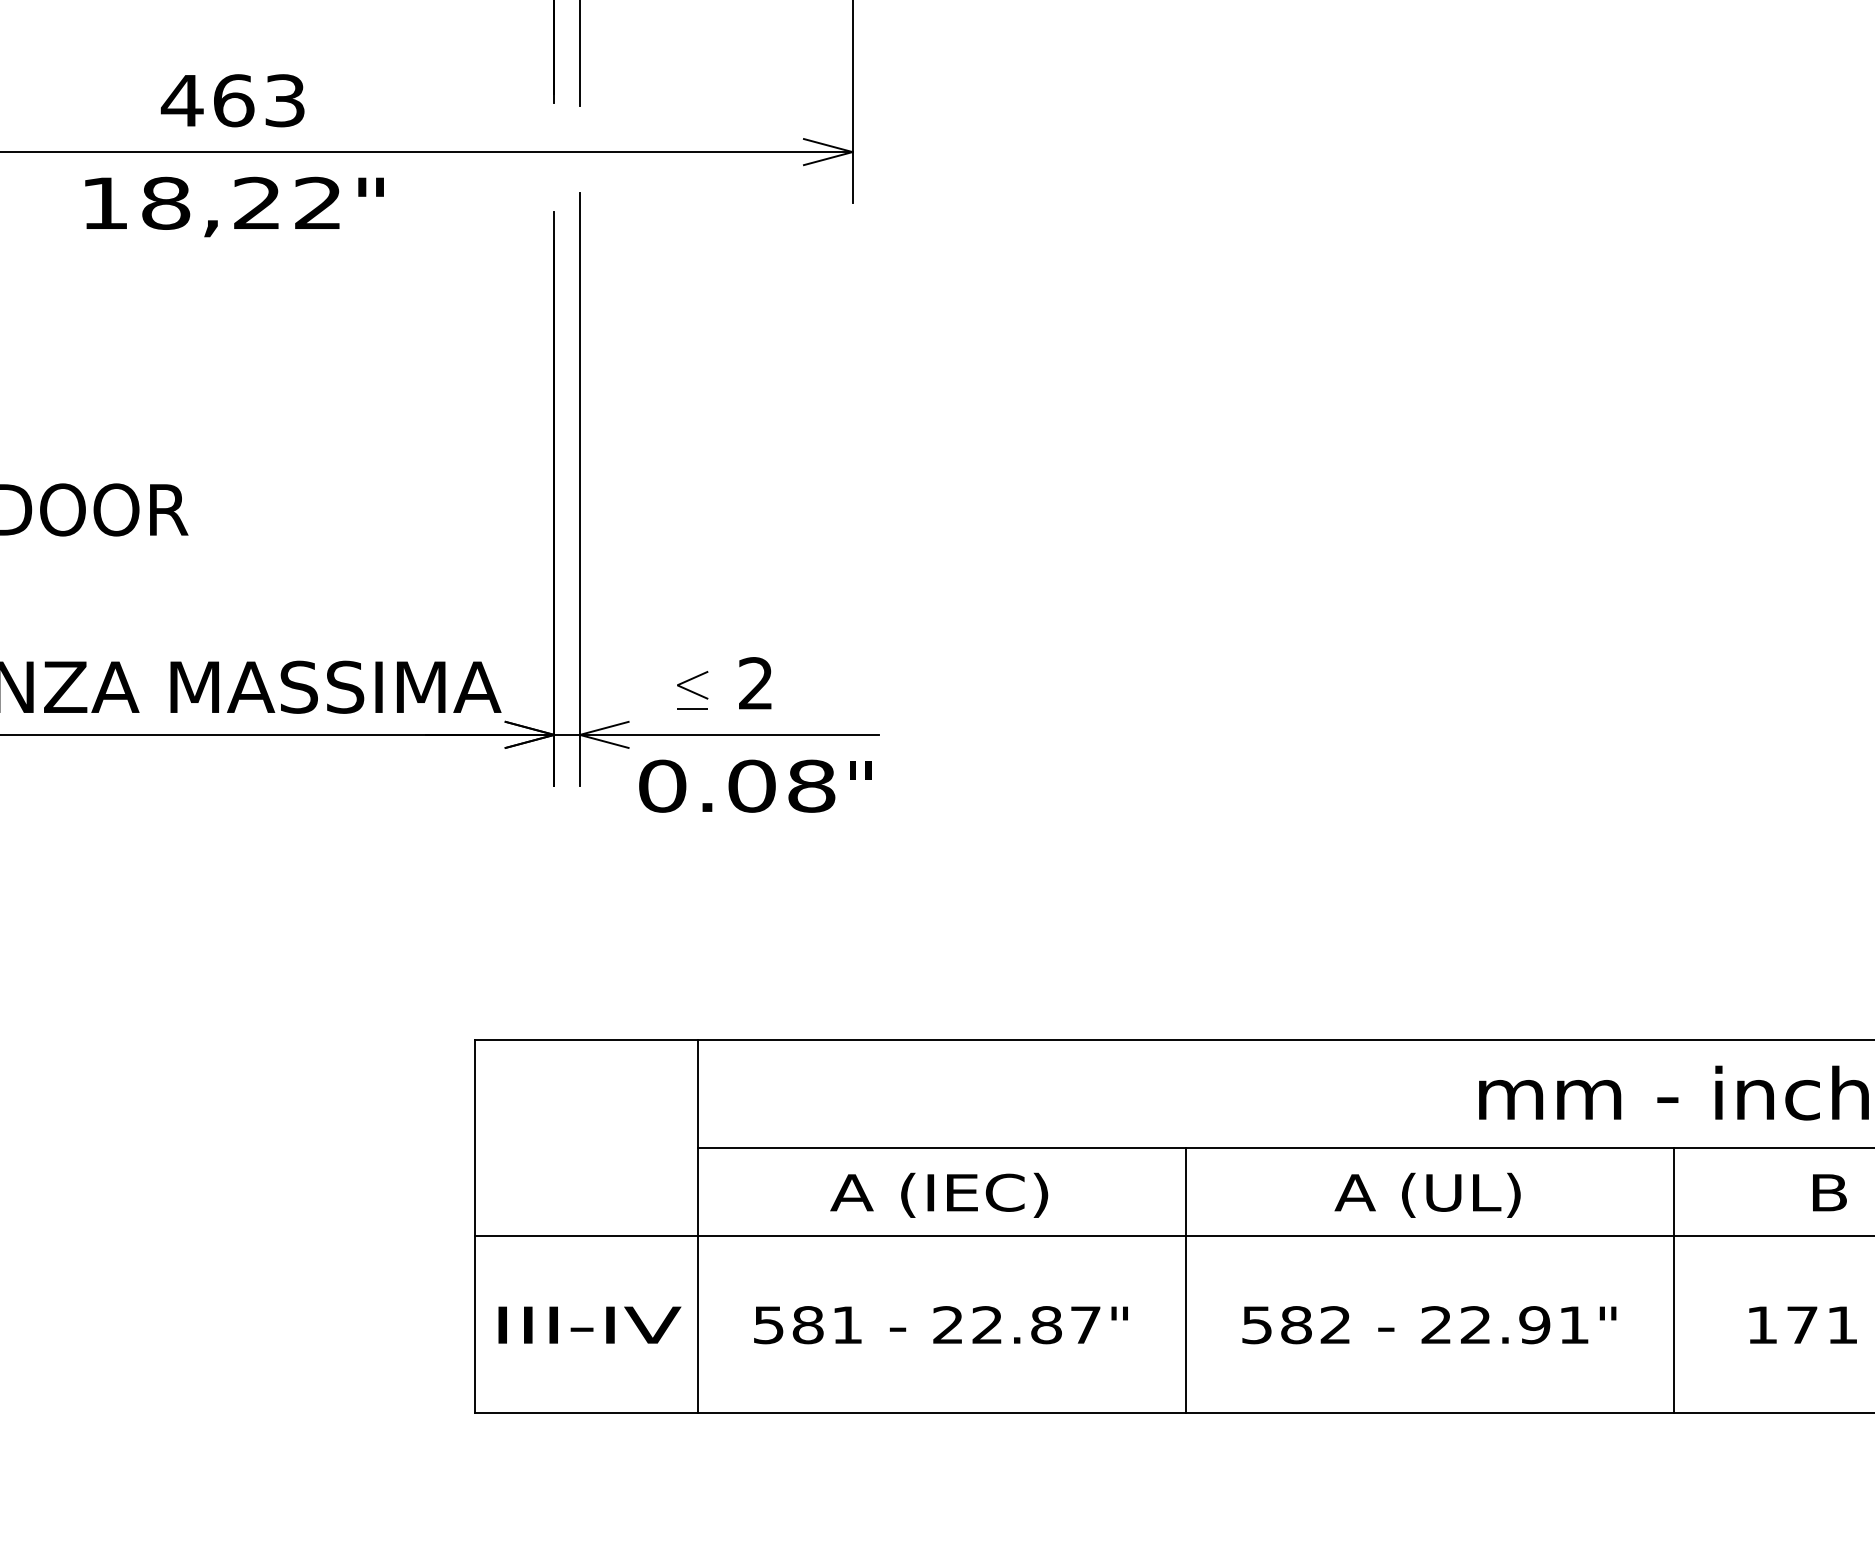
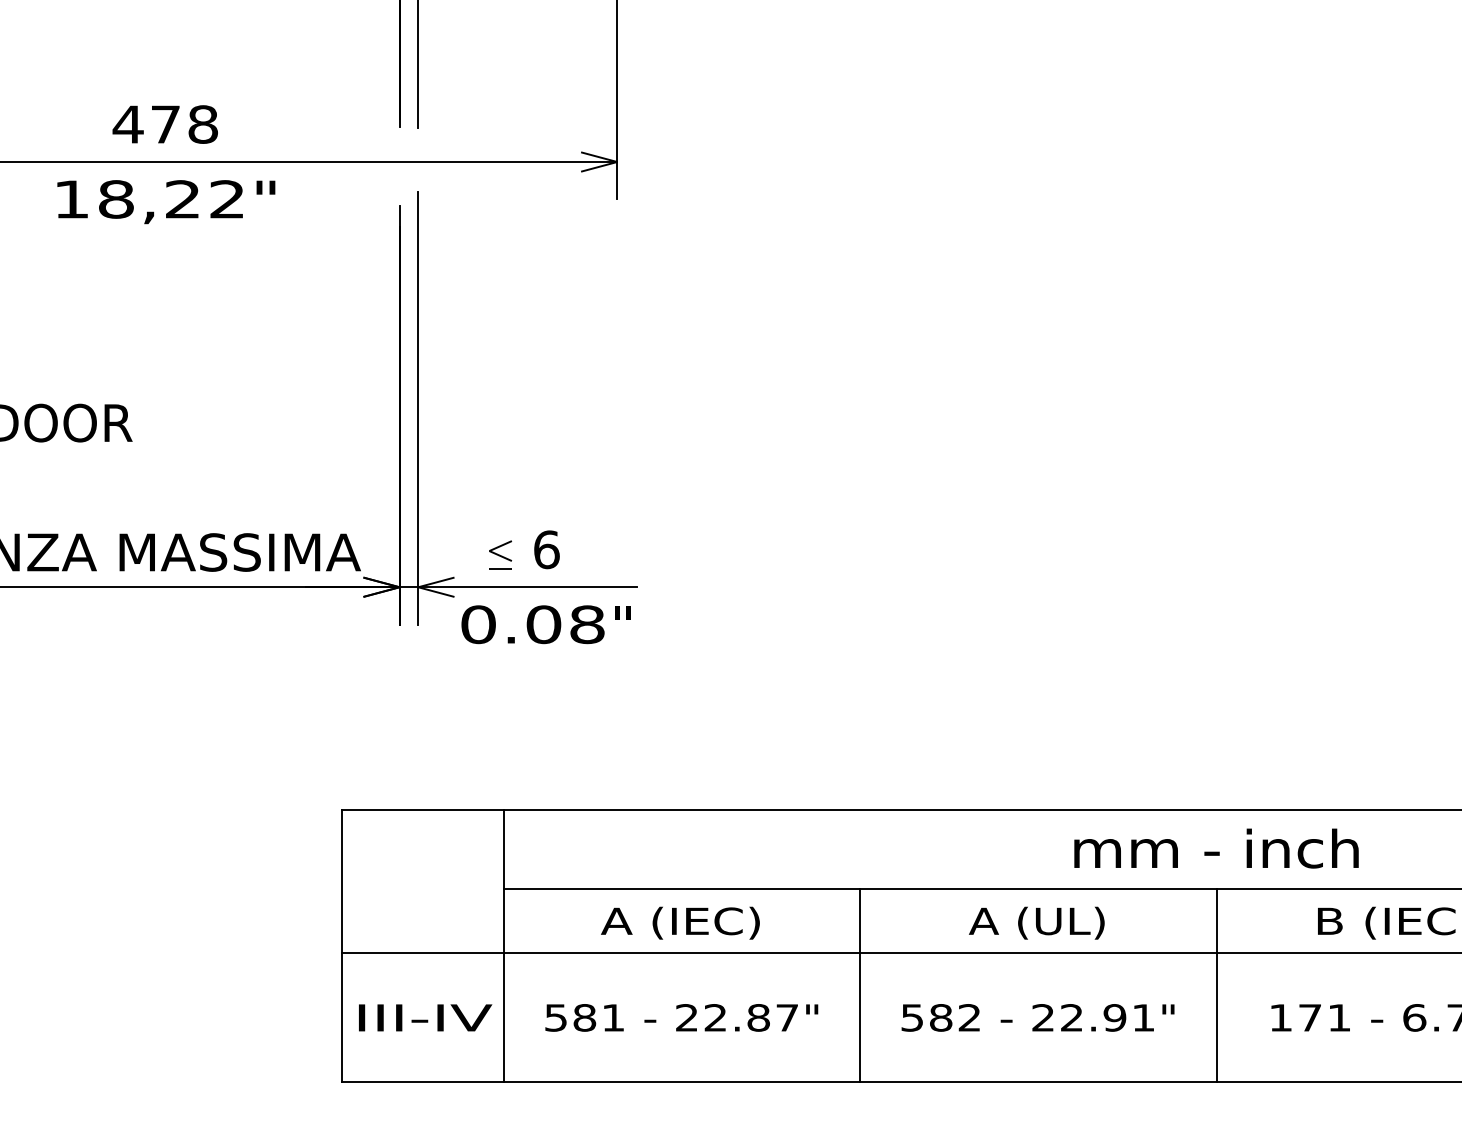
text: (259, 100) -> (184, 124), 463 -> 478
text: (755, 683) -> (546, 549), 2 -> 6

